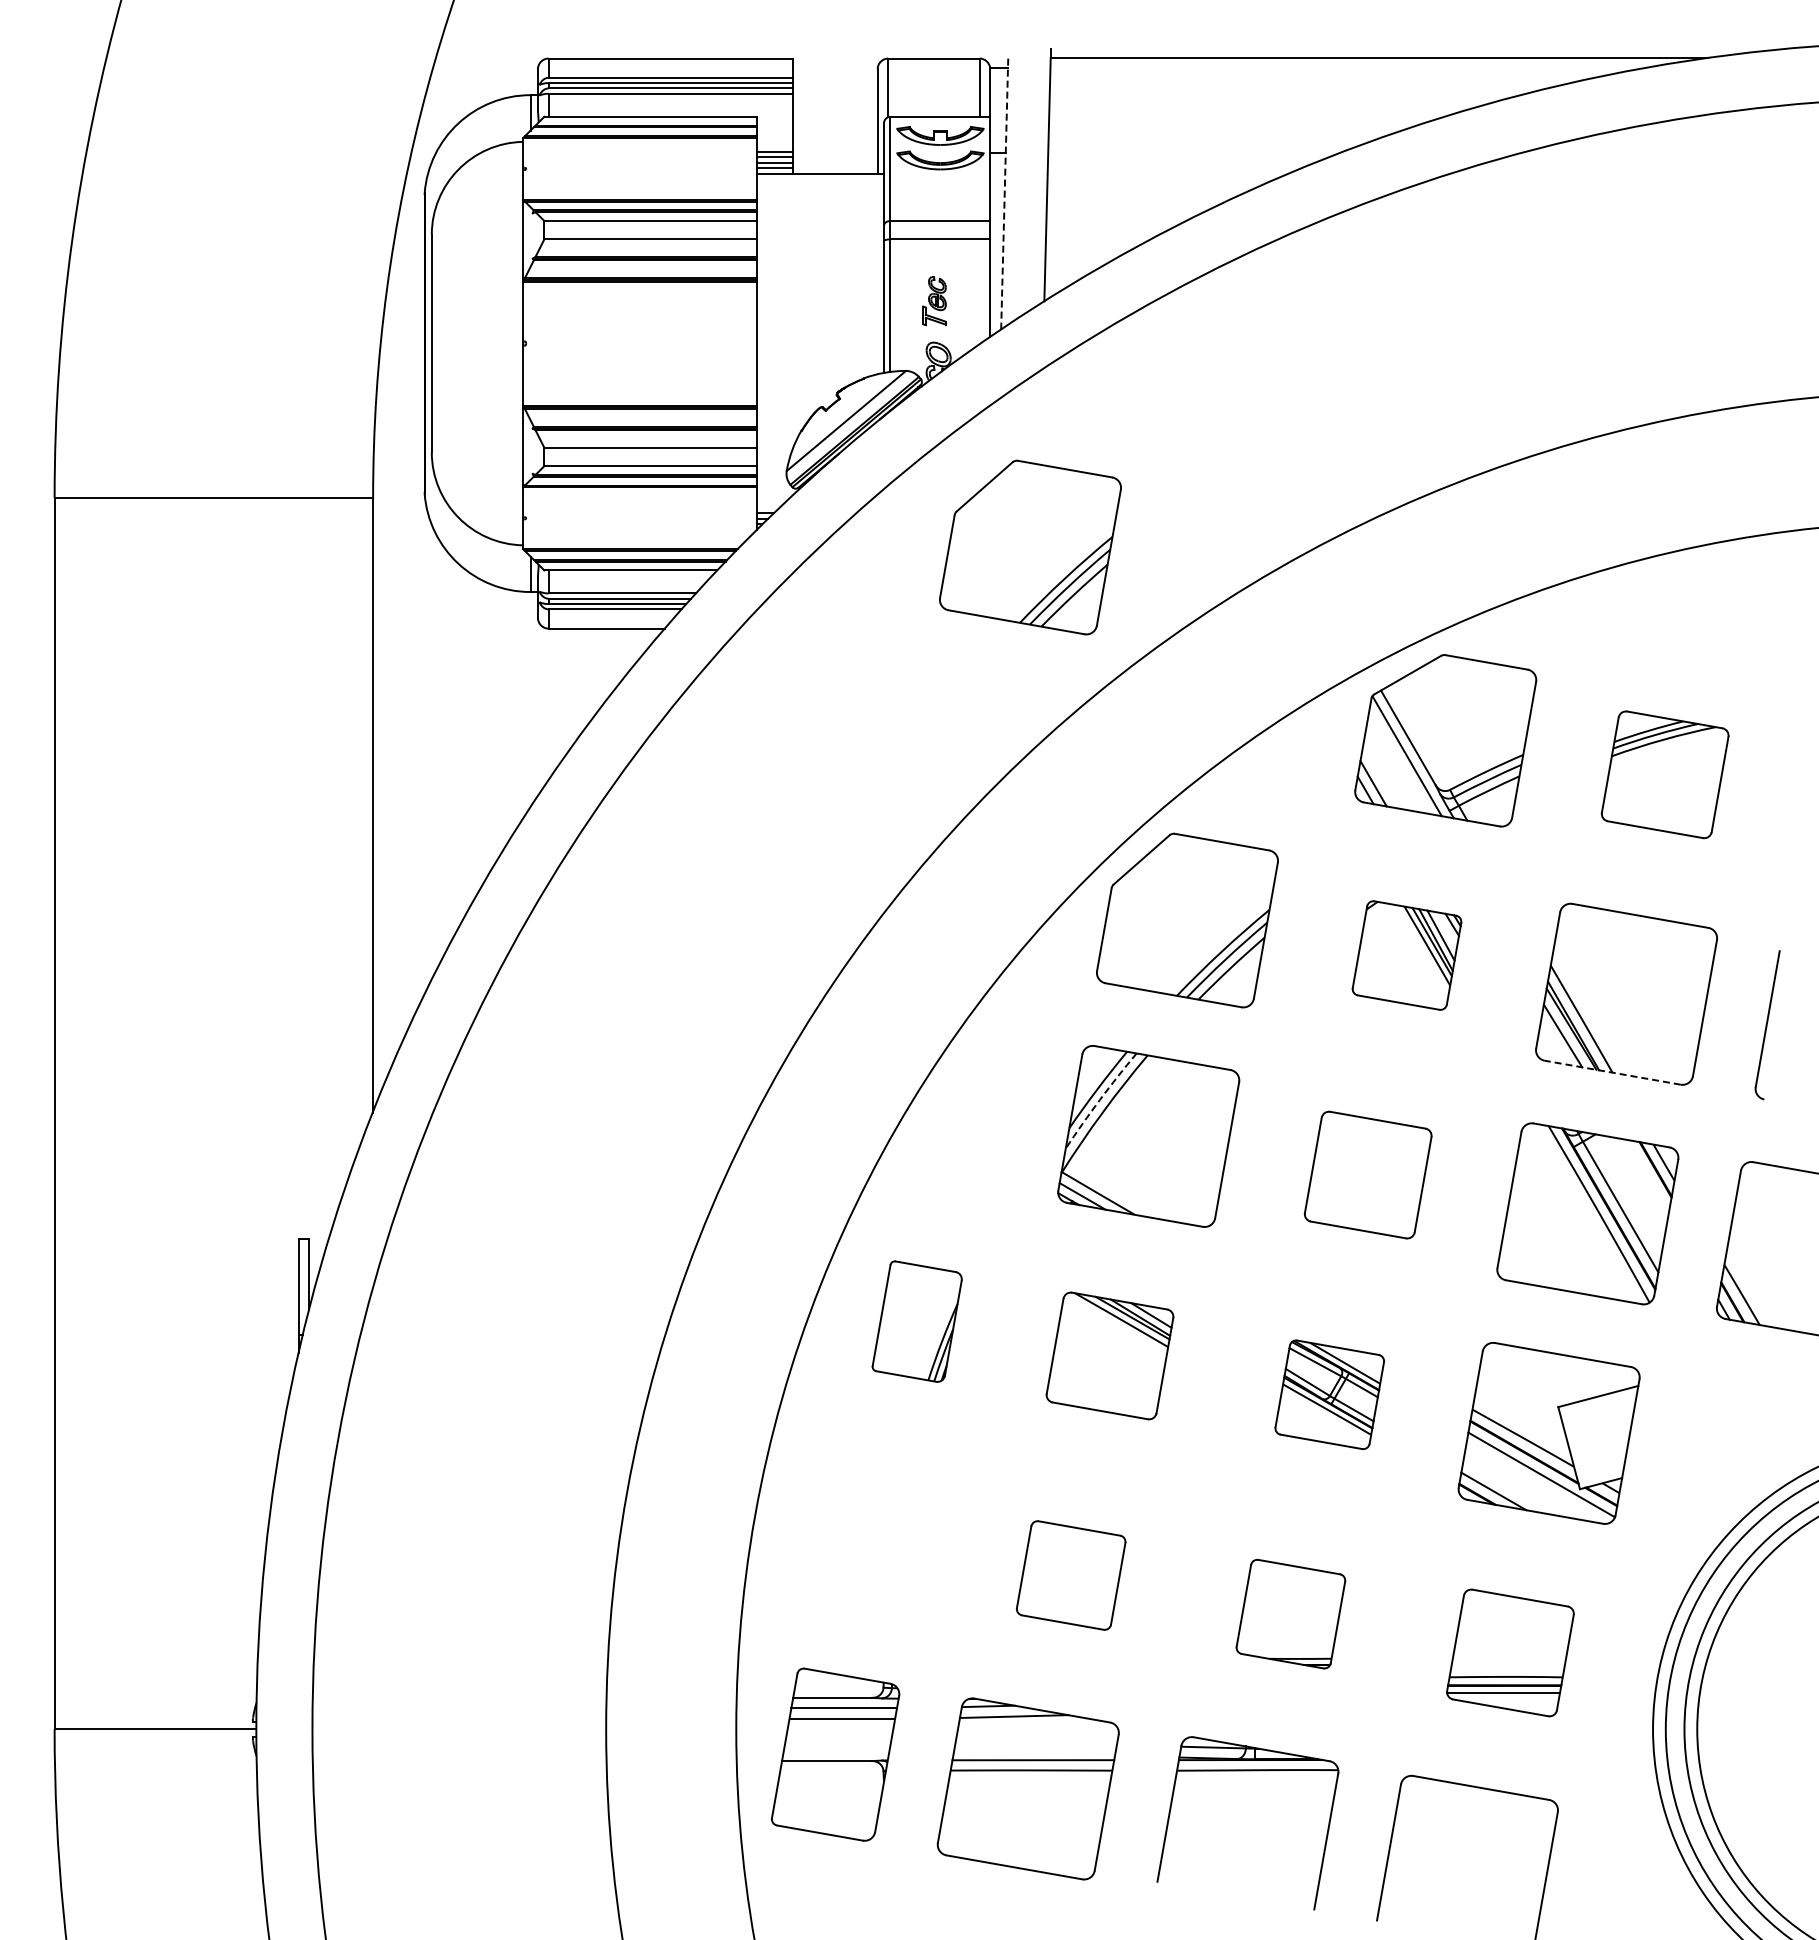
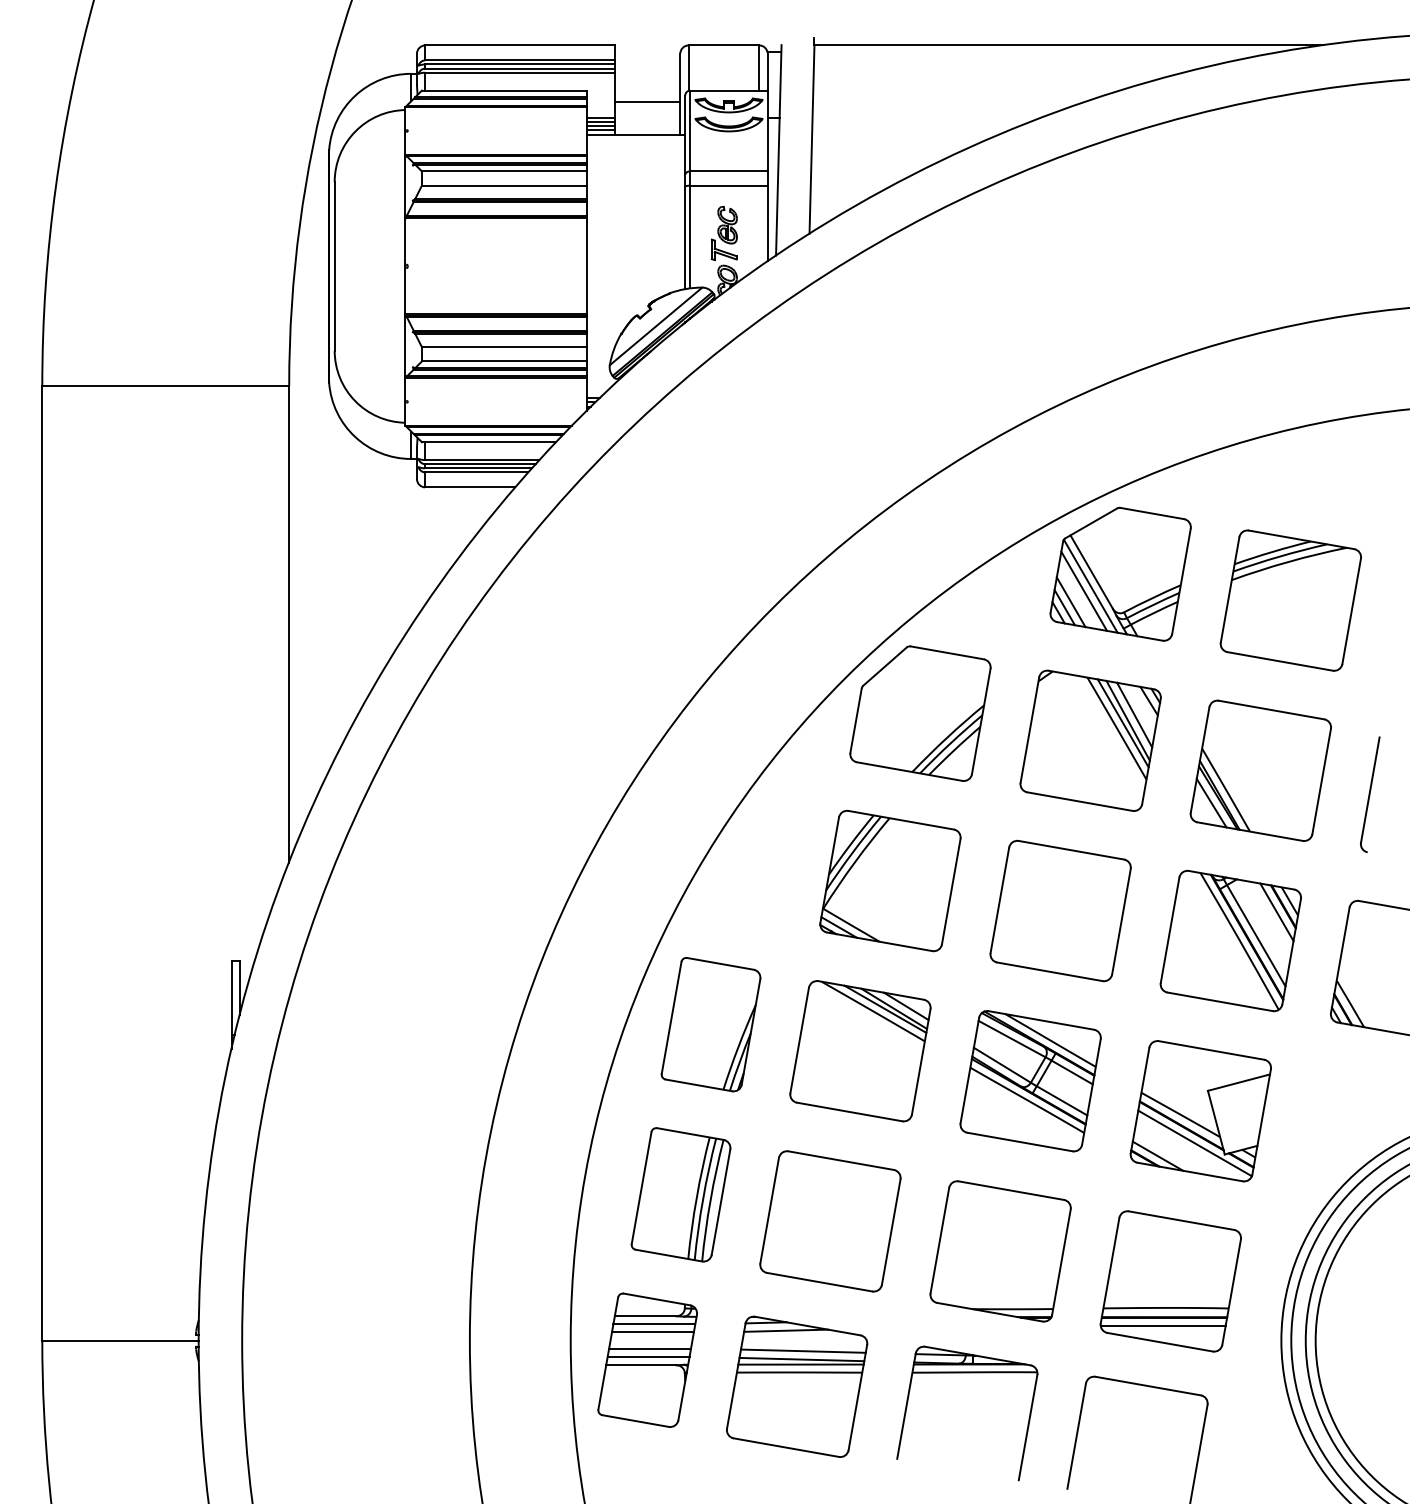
line: (834, 131) -> (646, 101), added
line: (1004, 193) -> (778, 150), dashed -> solid
part: (934, 300) -> (724, 233), size x1.43
part: (1030, 547) -> (798, 424), removed
line: (1398, 762) -> (1084, 591), added
part: (1664, 774) -> (1290, 600), size x1.43
line: (1381, 776) -> (1070, 601), added
part: (1406, 955) -> (1090, 740), size x1.67
line: (1612, 1072) -> (1249, 831), dashed -> solid
arc: (1099, 1100) -> (852, 853), dashed -> solid
part: (1367, 1174) -> (1060, 910), size x1.43
line: (1646, 1176) -> (1276, 912), added
part: (916, 1321) -> (710, 1024), size x1.43
part: (1109, 1355) -> (860, 1050), size x1.43
part: (1329, 1394) -> (1030, 1081), size x1.67
part: (878, 1541) -> (680, 1195), added
part: (1070, 1575) -> (829, 1221), size x1.67
part: (1290, 1613) -> (1000, 1250), size x1.67
part: (1510, 1652) -> (1170, 1281), size x1.43
line: (838, 1740) -> (649, 1349), added
line: (1035, 1742) -> (802, 1350), added
line: (836, 1750) -> (648, 1357), added
line: (1034, 1753) -> (801, 1359), added

